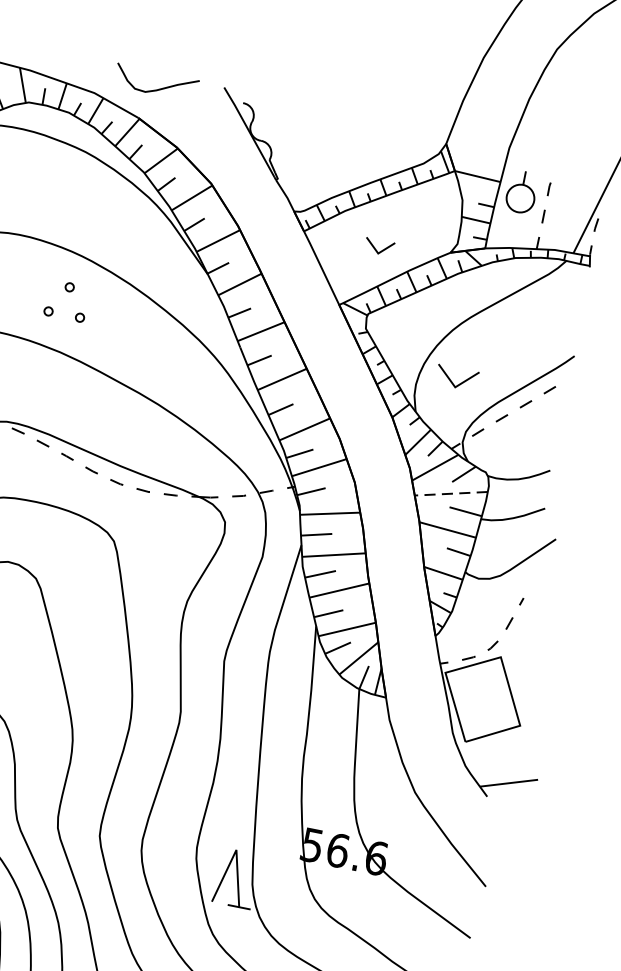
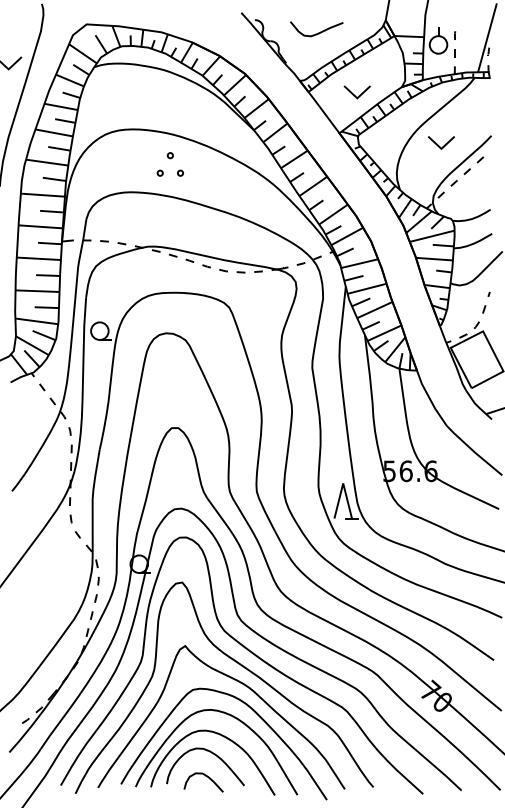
curve: (158, 88) -> (318, 32), moved
part: (378, 246) -> (356, 92), size x1.43
part: (457, 377) -> (441, 142), moved
line: (450, 493) -> (431, 236), dashed -> solid

